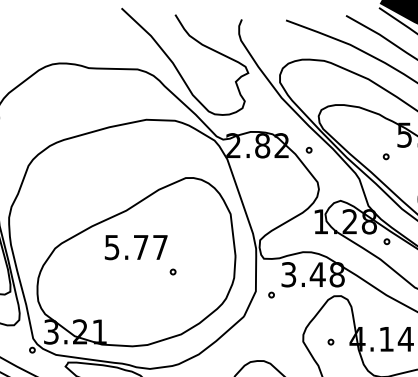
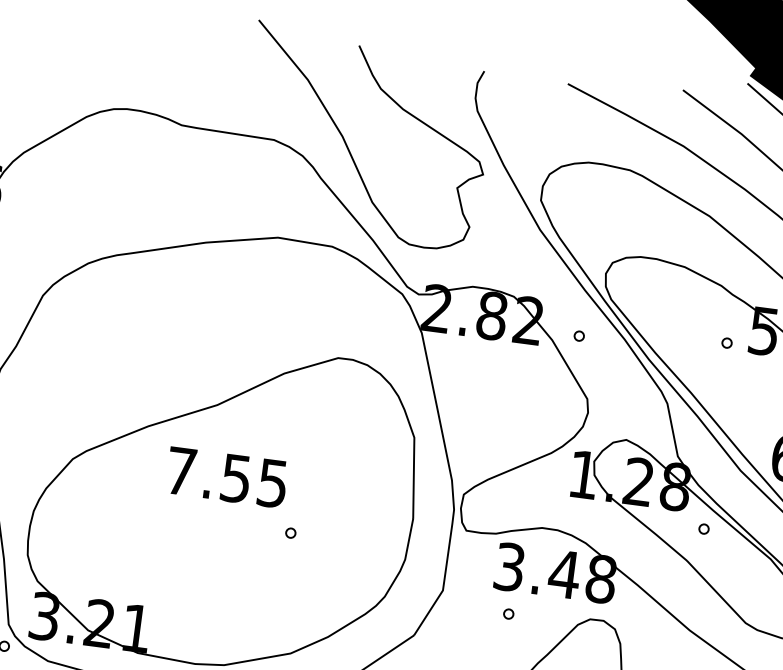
part: (385, 156) -> (725, 342), moved
text: (135, 247) -> (225, 477), 5.77 -> 7.55
part: (271, 294) -> (508, 612), moved

